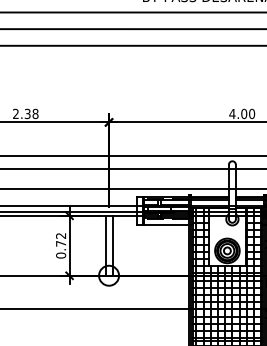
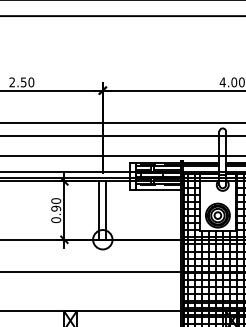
text: (31, 113) -> (27, 81), 2.38 -> 2.50
text: (61, 239) -> (56, 204), 0.72 -> 0.90

